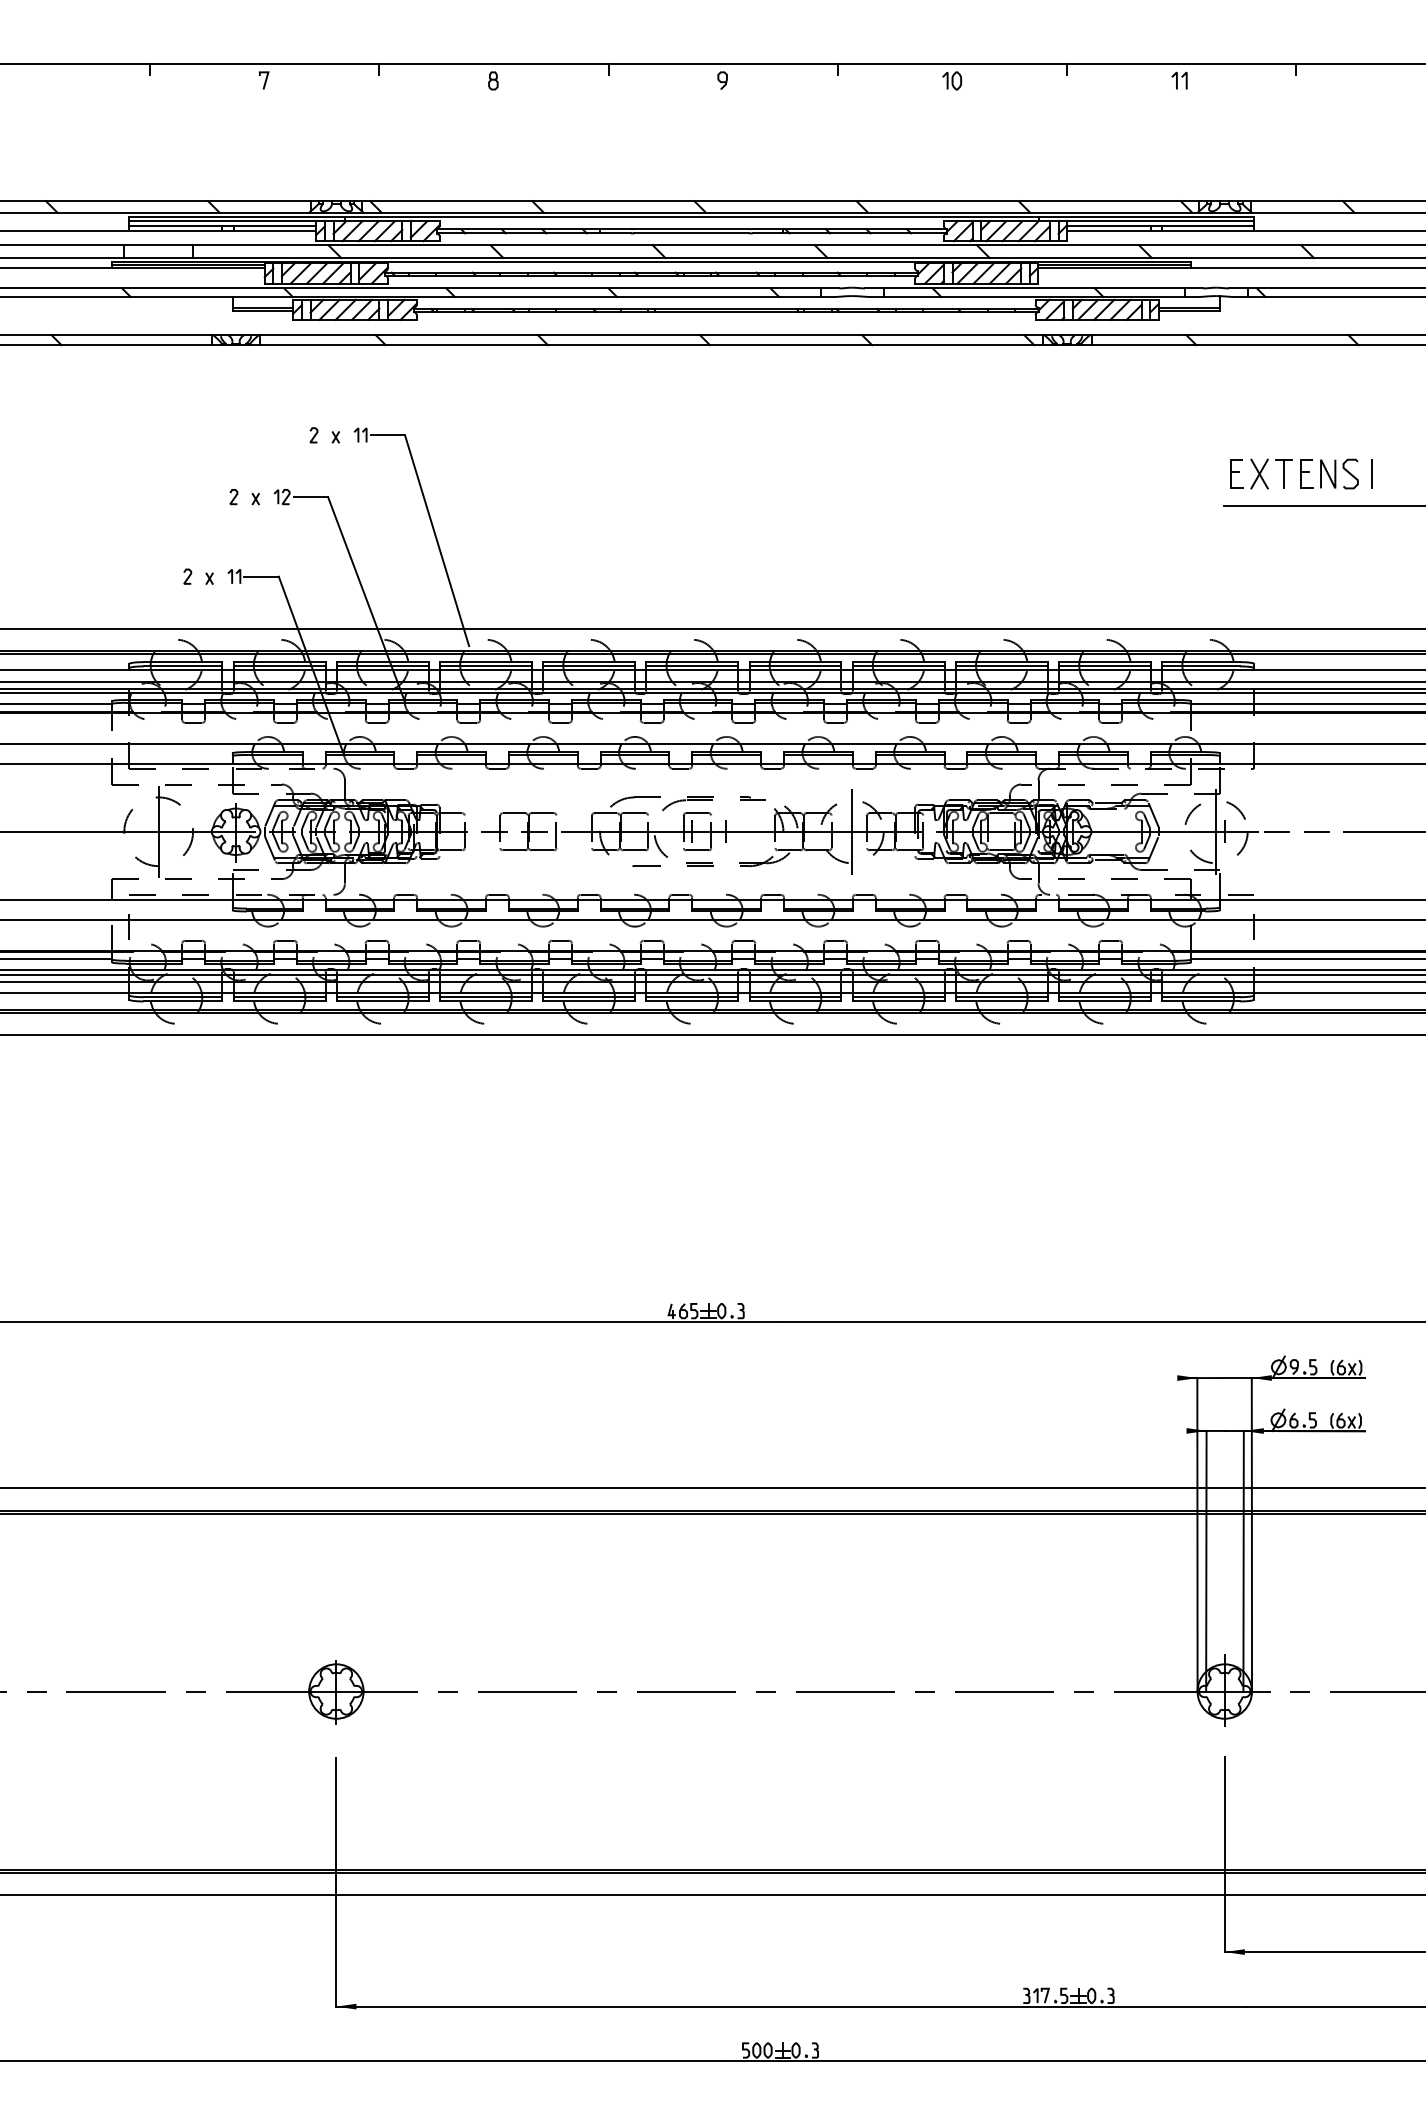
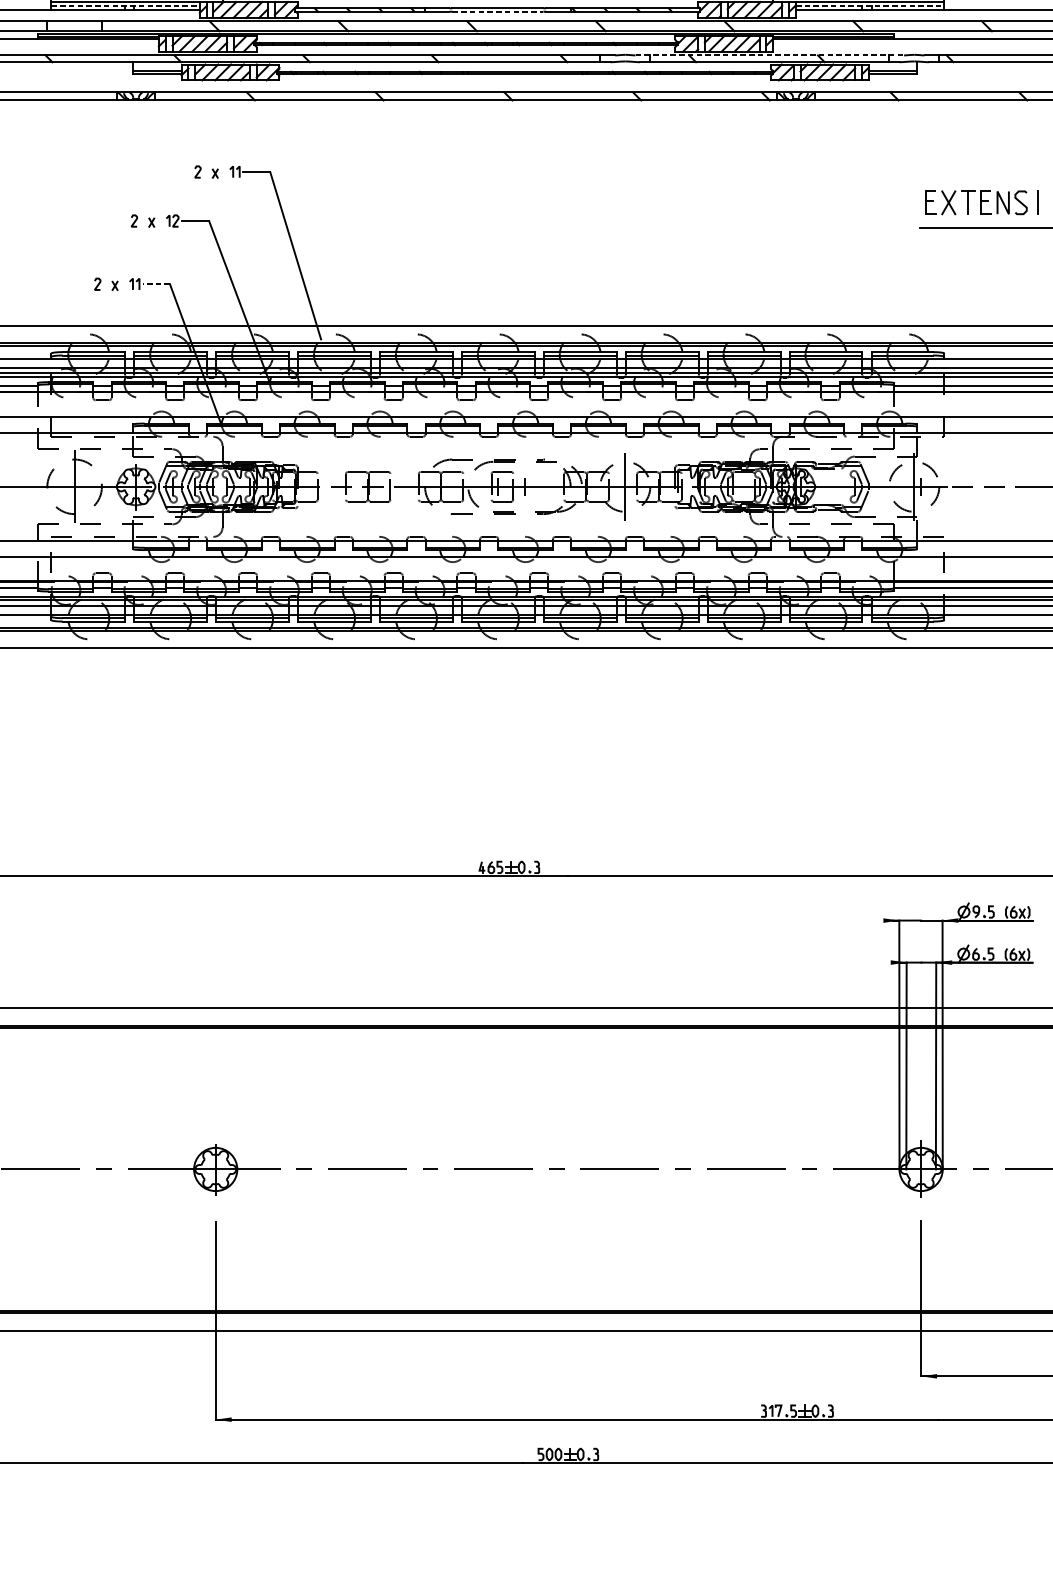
line: (223, 226) -> (126, 6), solid -> dashed
line: (1161, 226) -> (870, 6), solid -> dashed
line: (692, 233) -> (498, 11), solid -> dashed
line: (1034, 288) -> (770, 55), solid -> dashed
line: (261, 576) -> (156, 284), solid -> dashed

